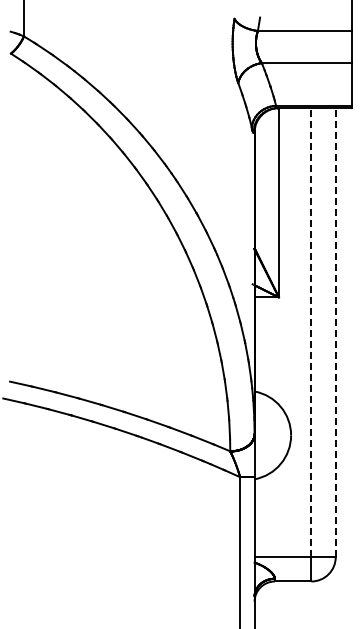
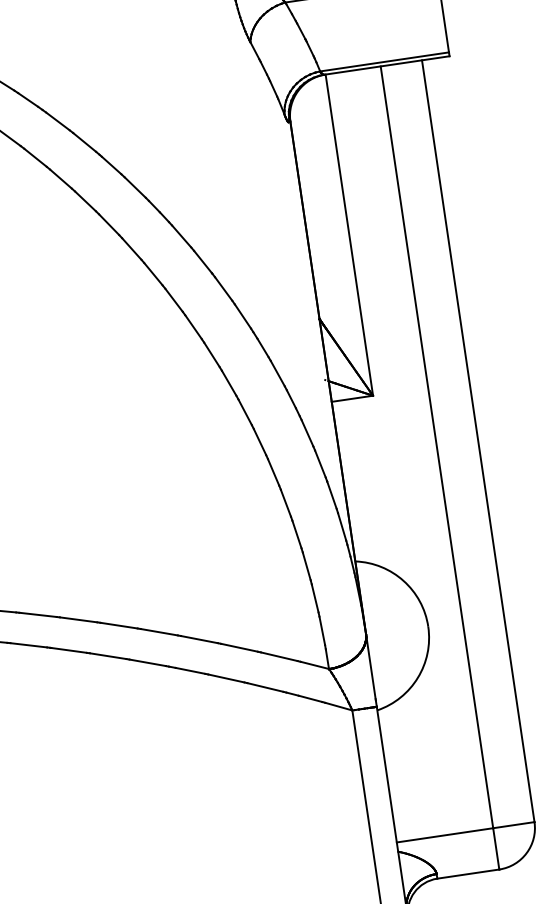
line: (311, 332) -> (437, 447), dashed -> solid
line: (335, 332) -> (477, 441), dashed -> solid

